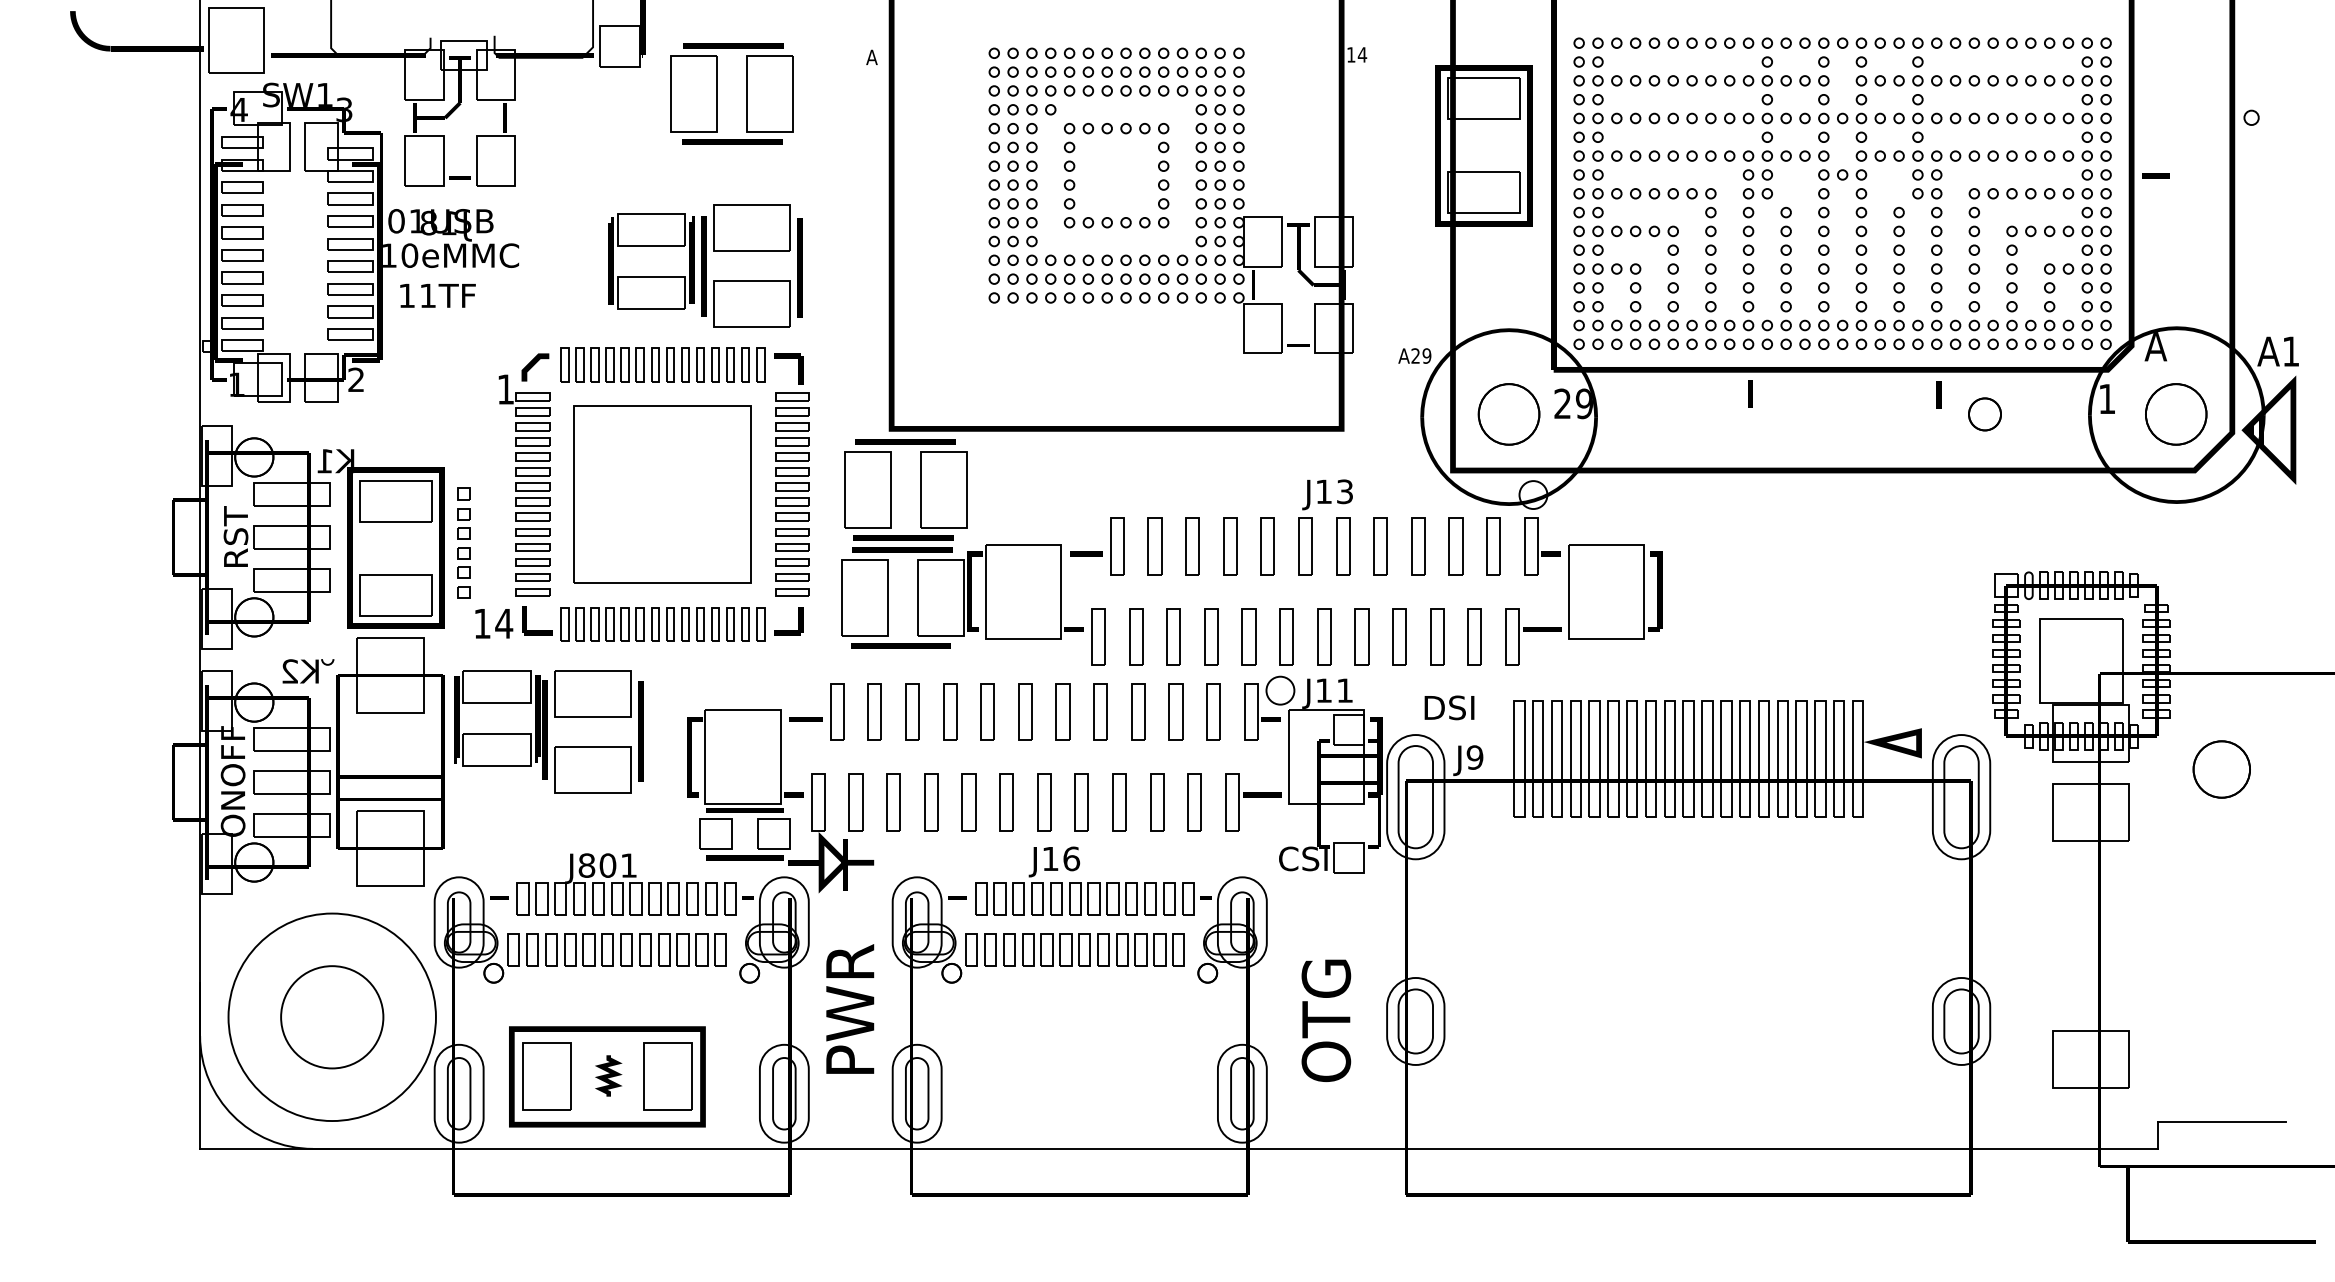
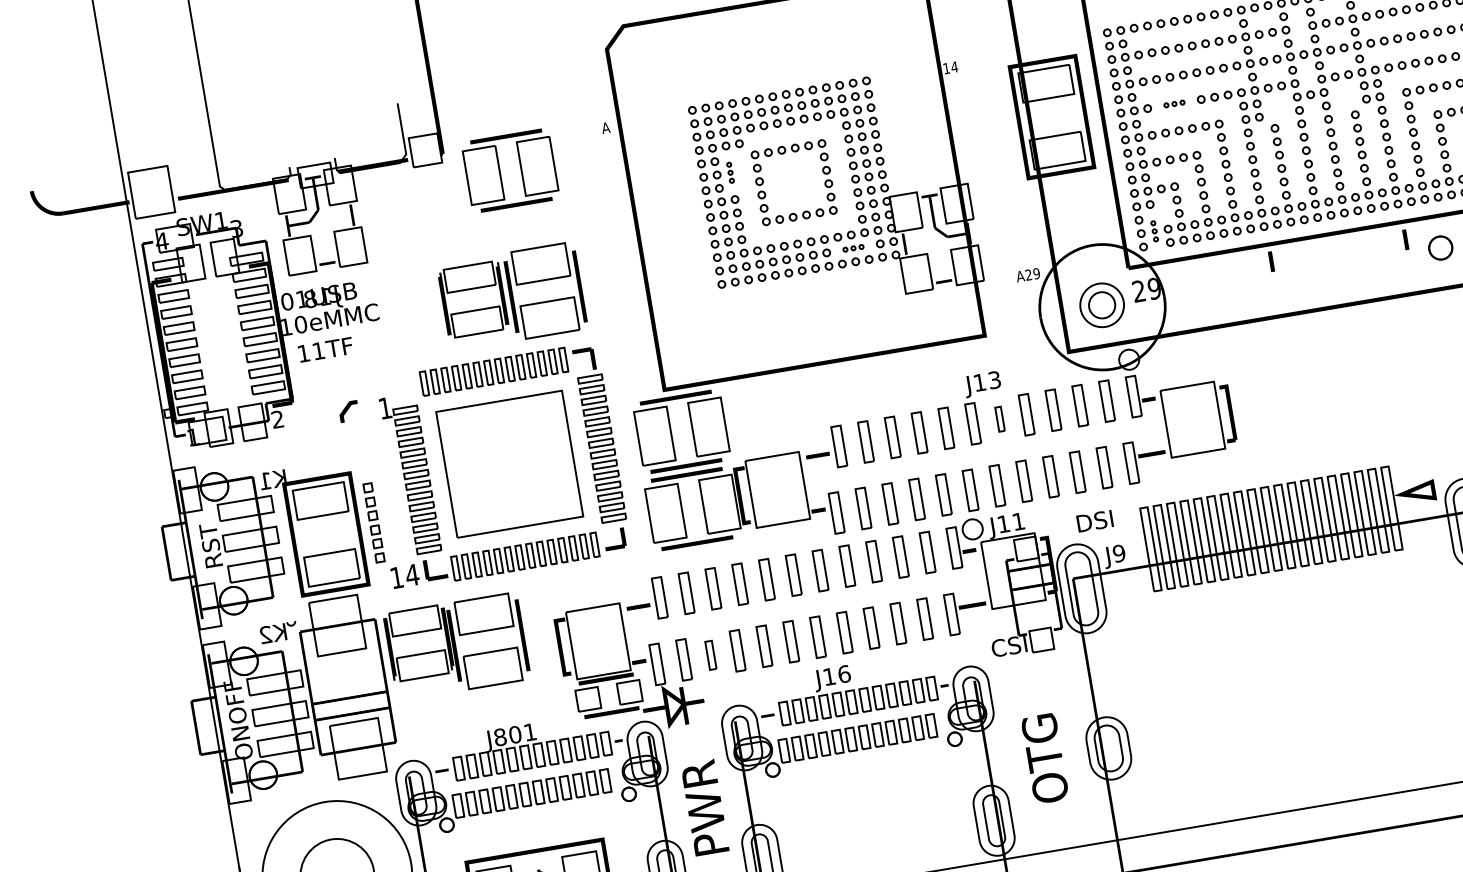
part: (1031, 147) -> (730, 172), size x0.6
part: (1654, 155) -> (1174, 103), size x0.6
part: (1182, 278) -> (853, 247), size x0.6
part: (1597, 325) -> (1154, 231), size x0.6
line: (534, 365) -> (348, 410), moved
circle: (1508, 414) -> (1101, 305), size x0.6
part: (1343, 546) -> (1000, 419), size x0.6
part: (893, 802) -> (710, 655), size x0.7

